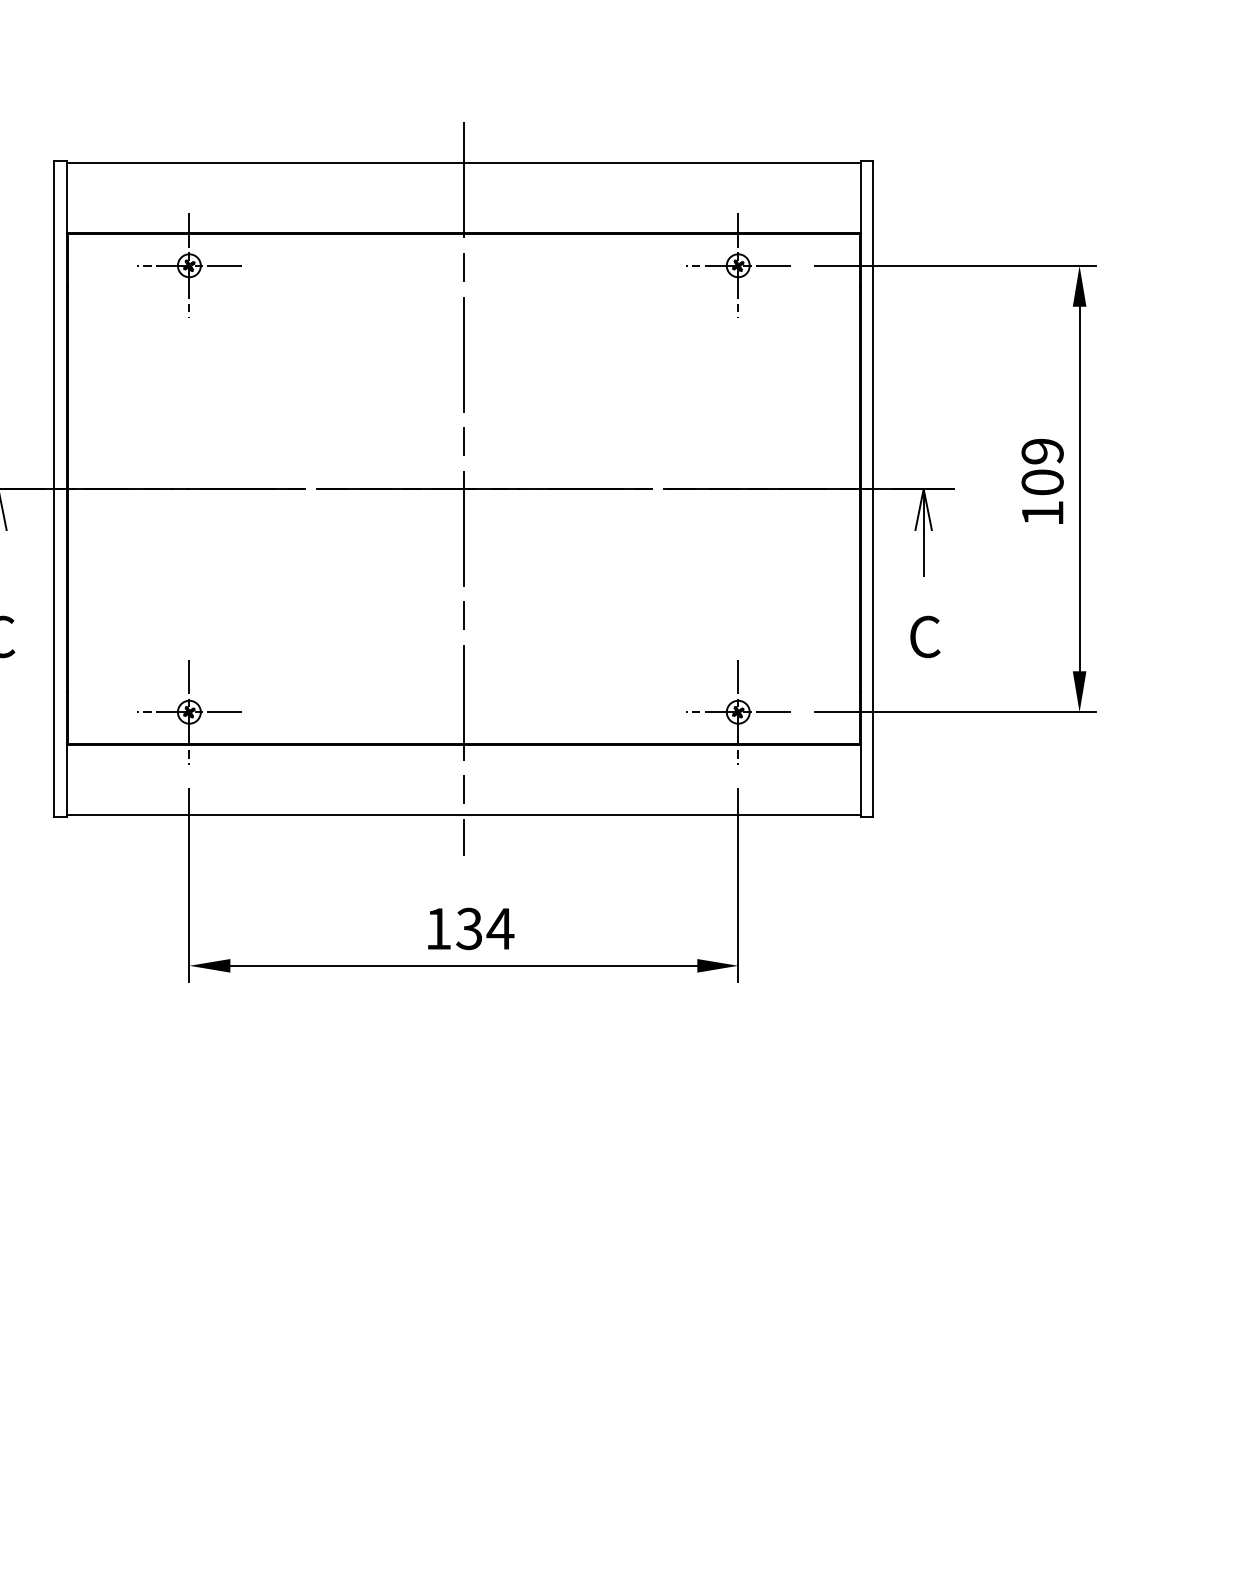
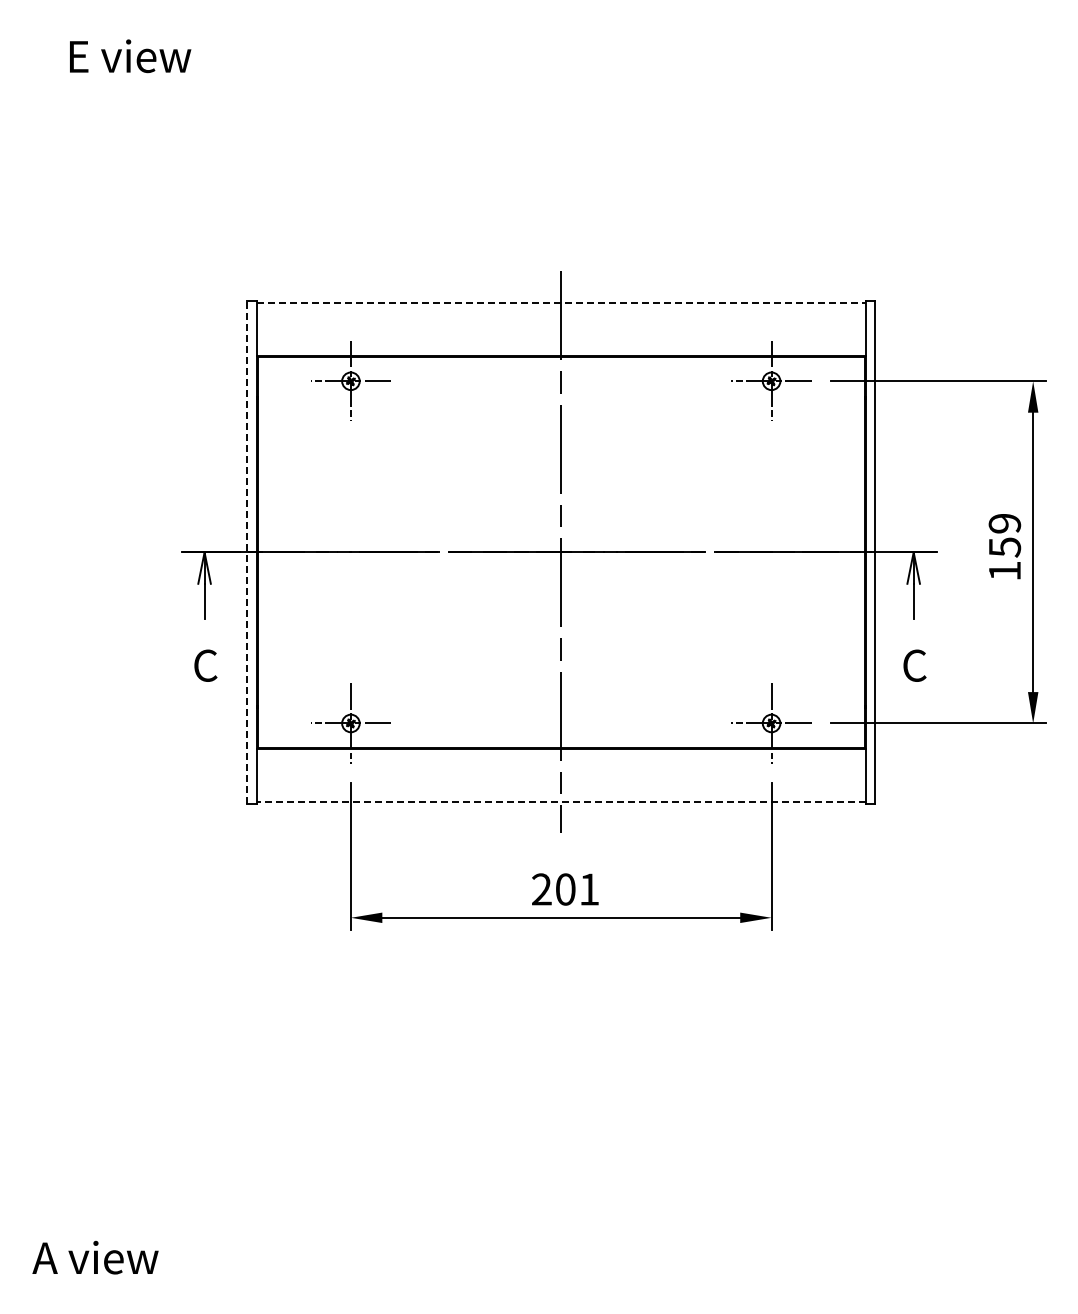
line: (464, 162) -> (561, 302), solid -> dashed
text: (1042, 482) -> (1004, 547), 109 -> 159
line: (54, 487) -> (247, 551), solid -> dashed
line: (464, 814) -> (561, 801), solid -> dashed
text: (470, 928) -> (566, 889), 134 -> 201

